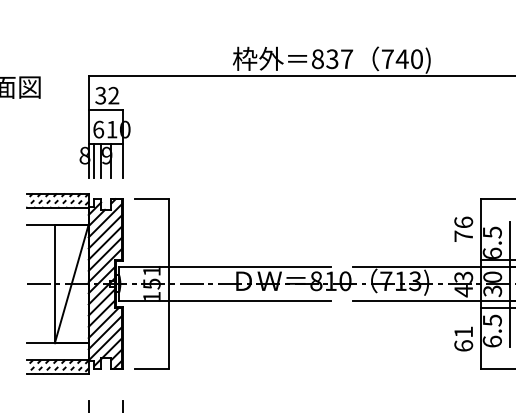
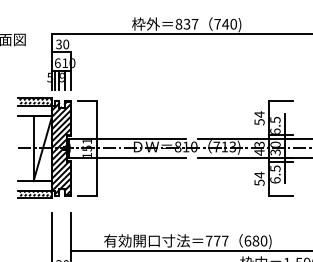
text: (114, 95) -> (66, 44), 32 -> 30
text: (85, 155) -> (50, 77), 8 -> 5
text: (463, 229) -> (259, 118), 76 -> 54
text: (463, 338) -> (259, 178), 61 -> 54

